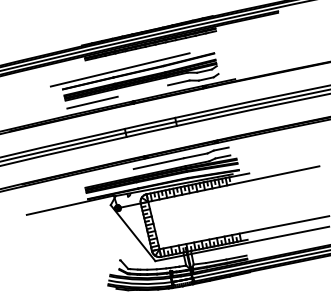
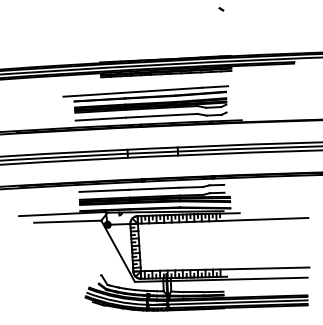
line: (202, 49) -> (215, 86), added
line: (142, 91) -> (150, 116), added
line: (108, 174) -> (104, 190), added
line: (76, 211) -> (67, 221), added

